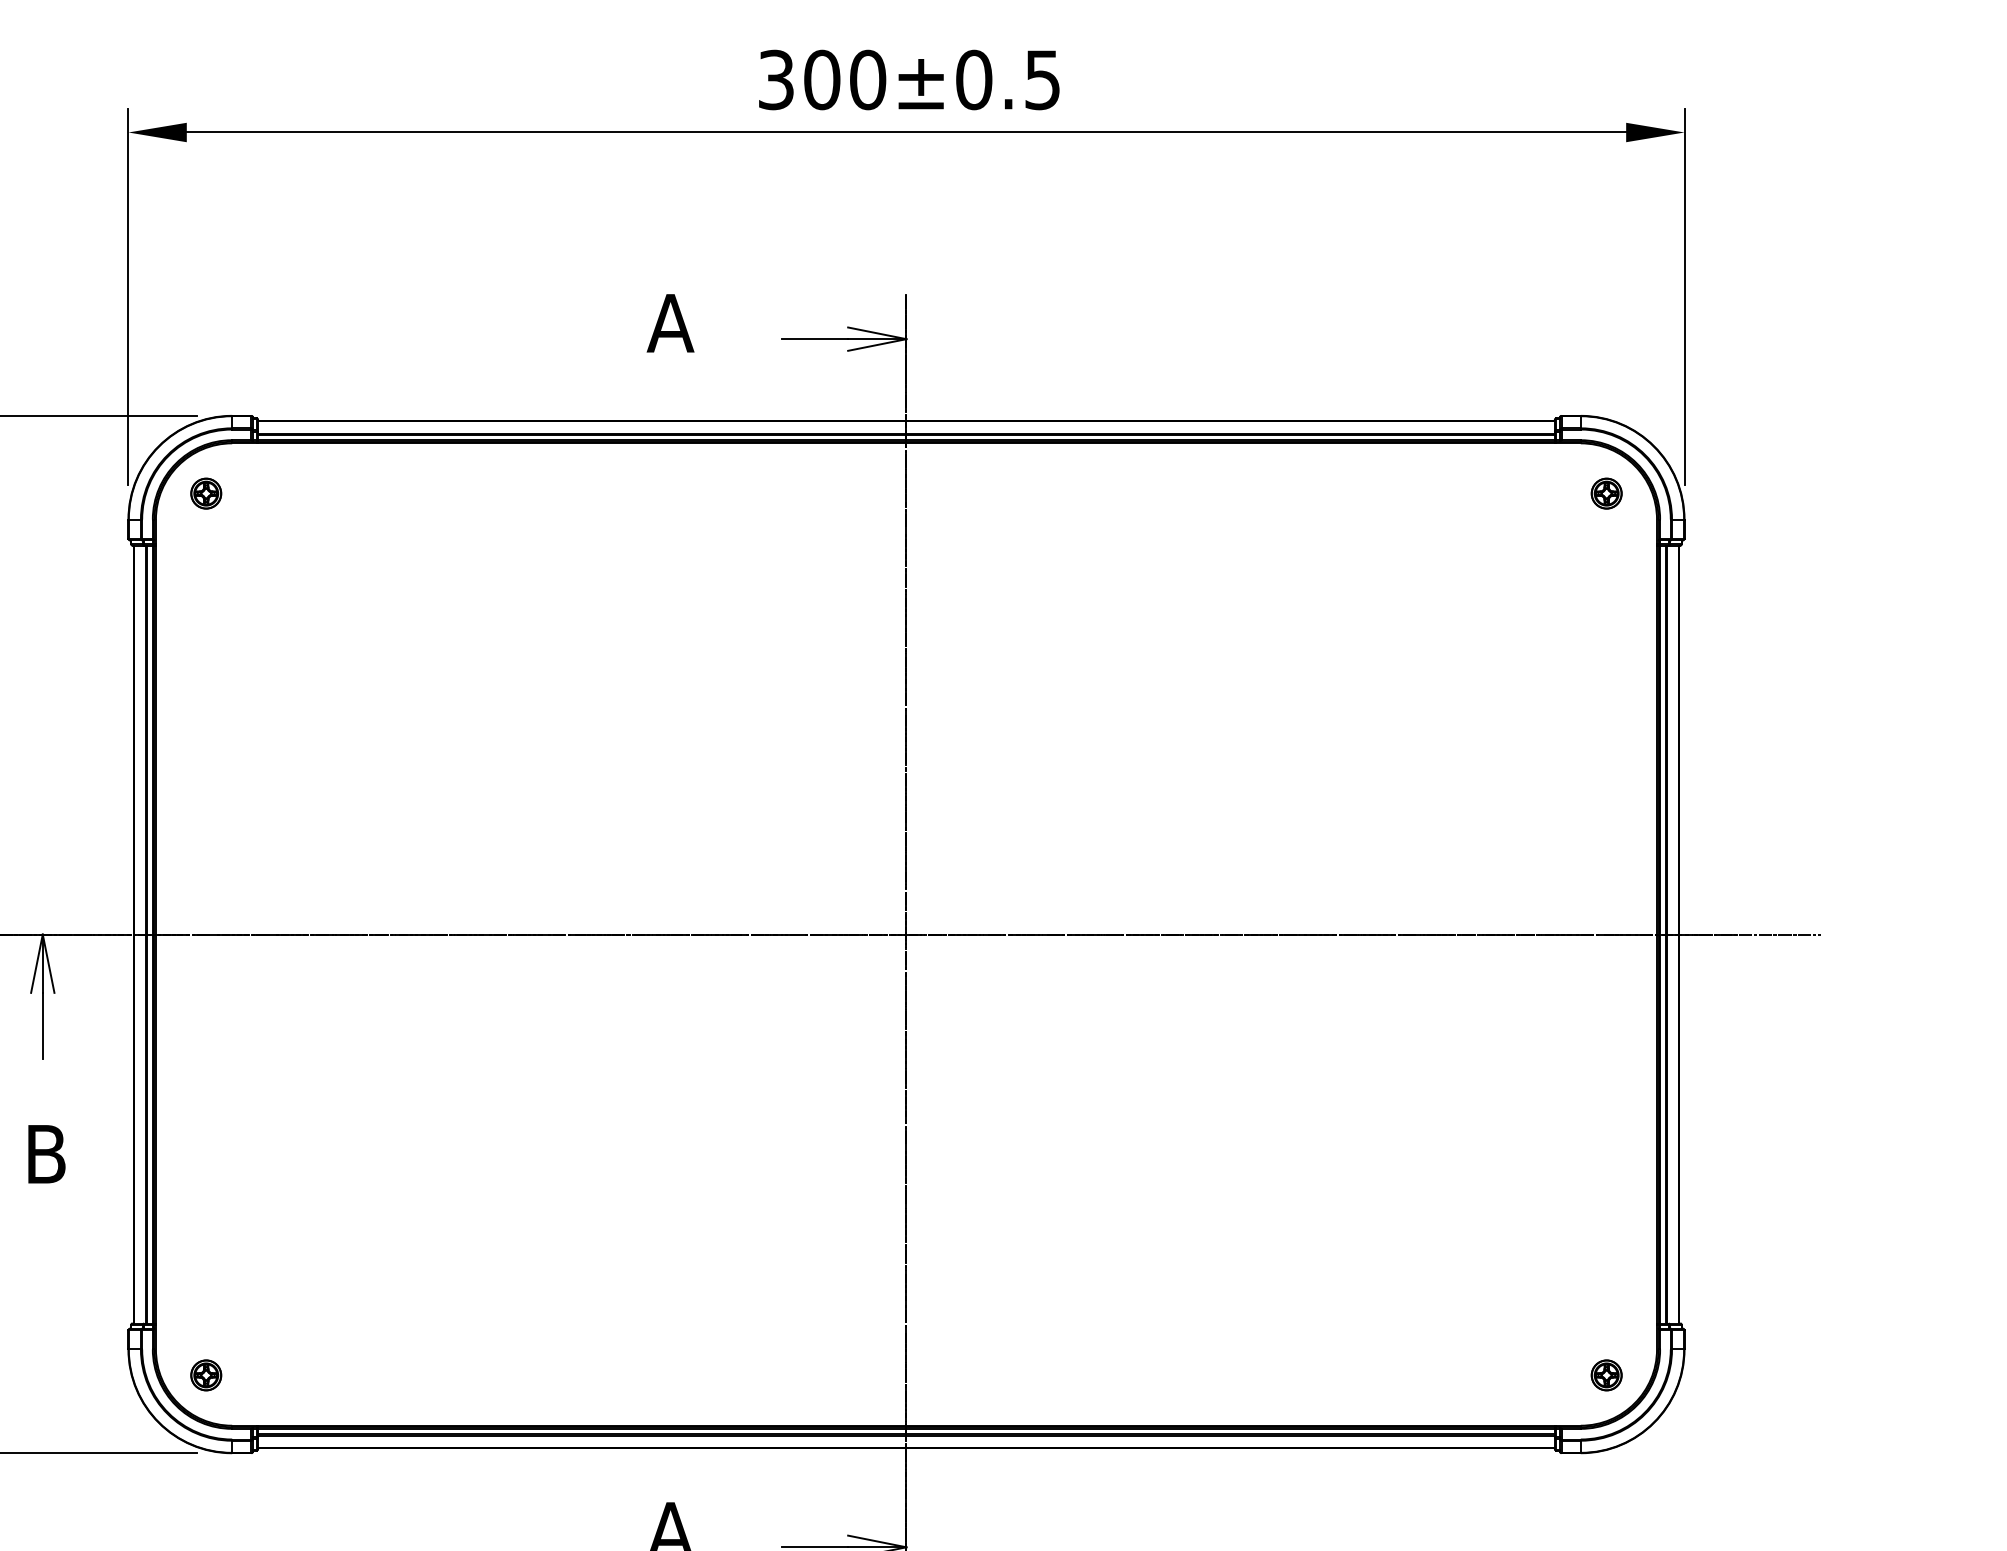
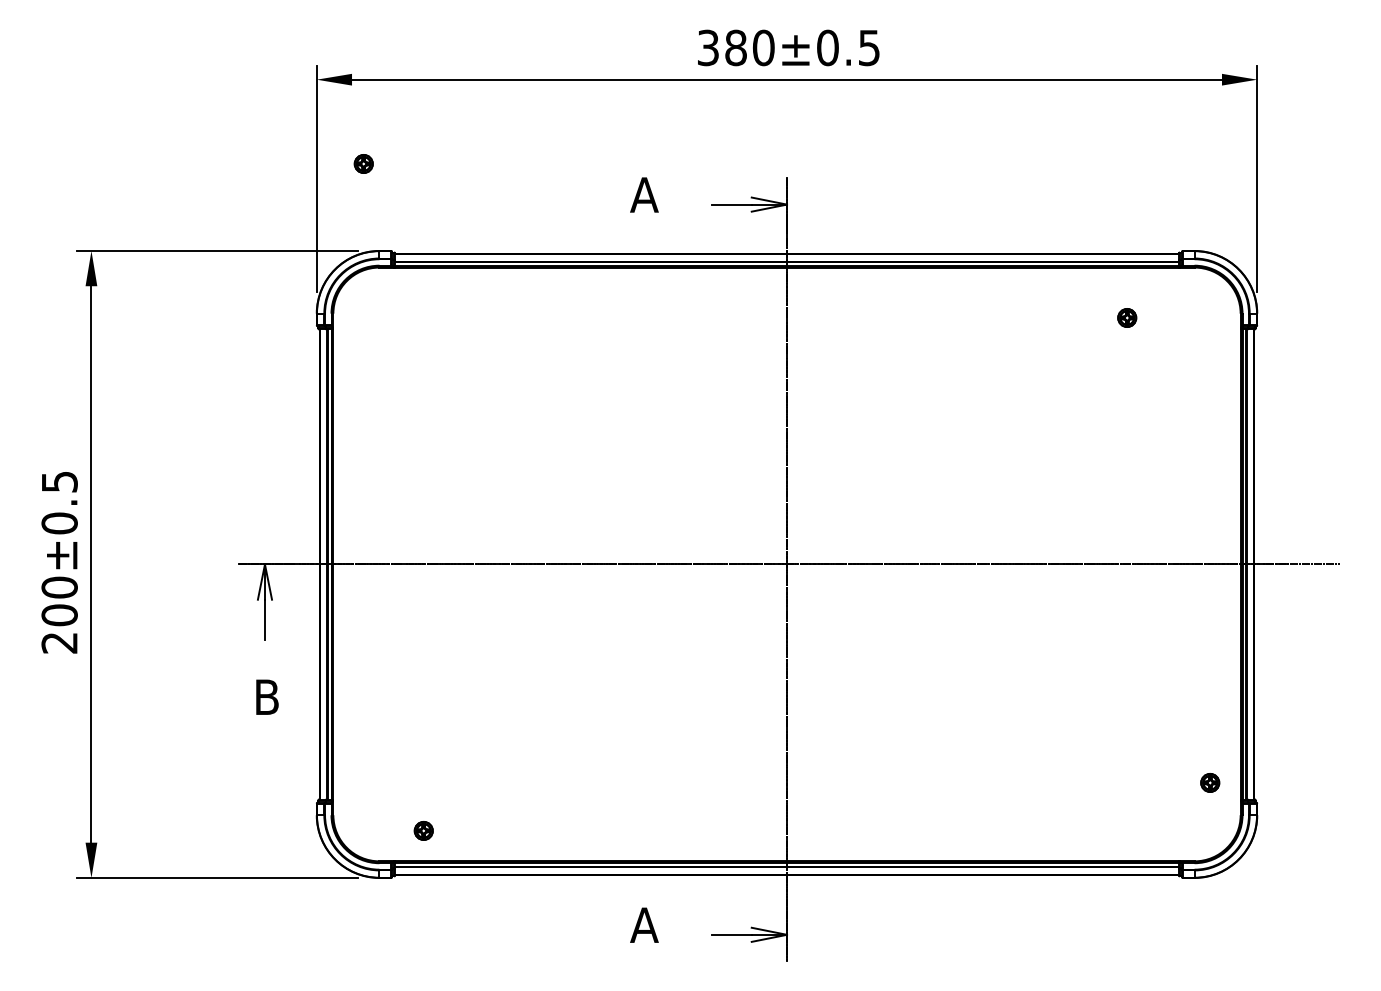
text: (822, 79) -> (736, 47), 300±0.5 -> 380±0.5
part: (205, 492) -> (363, 163), moved
part: (1607, 492) -> (1127, 317), moved
part: (205, 1374) -> (423, 830), moved
part: (1607, 1374) -> (1210, 782), moved

